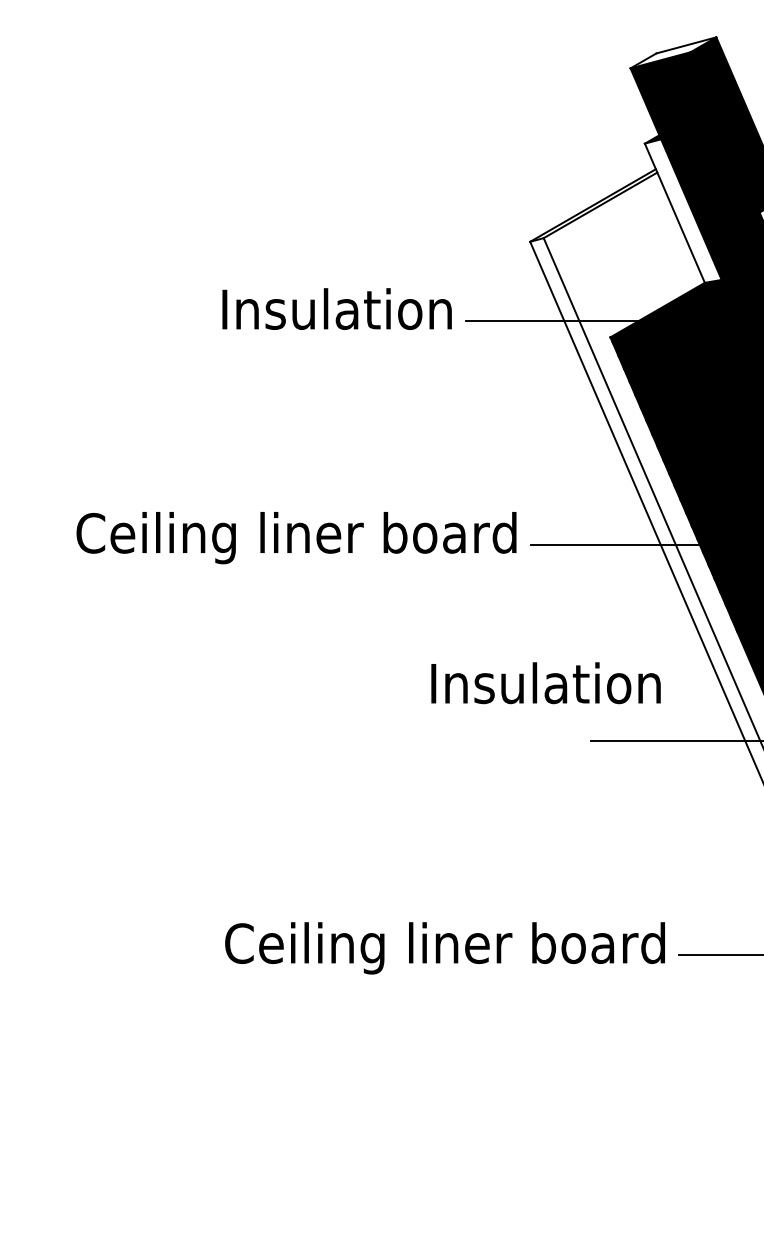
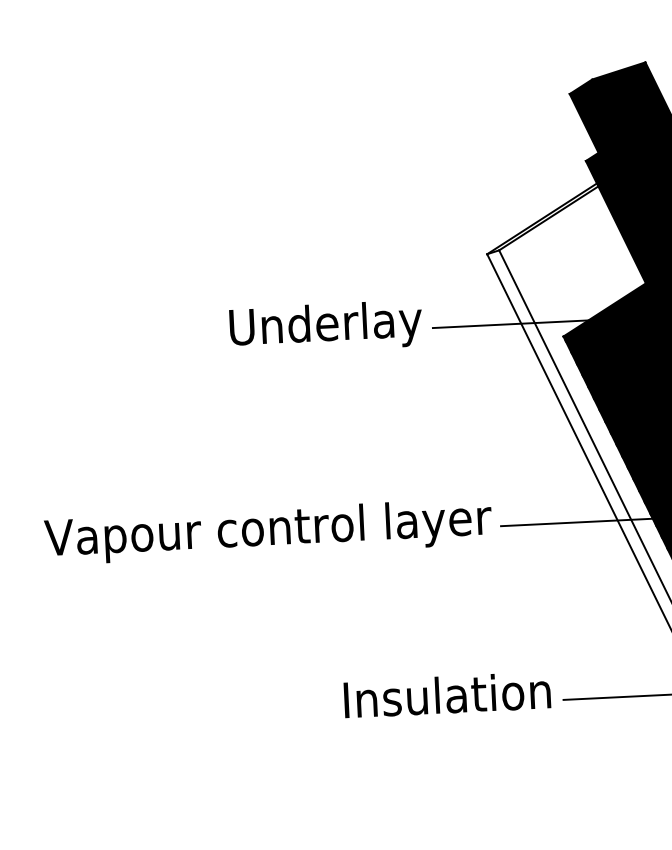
fill: (673, 52) -> (607, 77), added
fill: (682, 210) -> (622, 219), added
text: (338, 314) -> (318, 327), Insulation -> Underlay
text: (271, 538) -> (267, 532), Ceiling liner board -> Vapour control layer
text: (545, 683) -> (446, 695), moved

